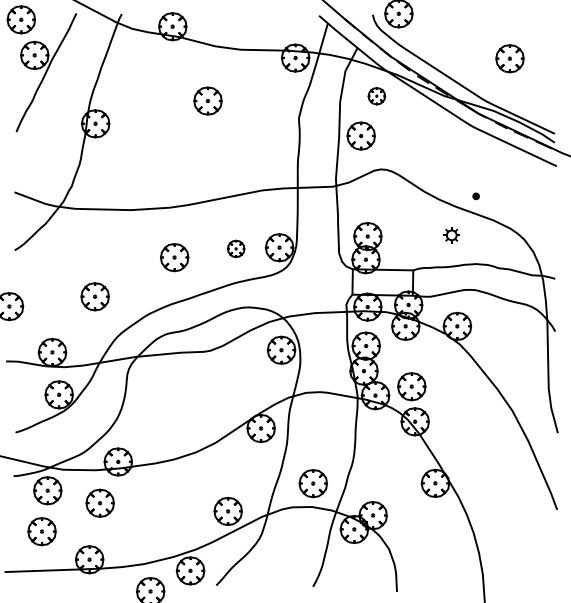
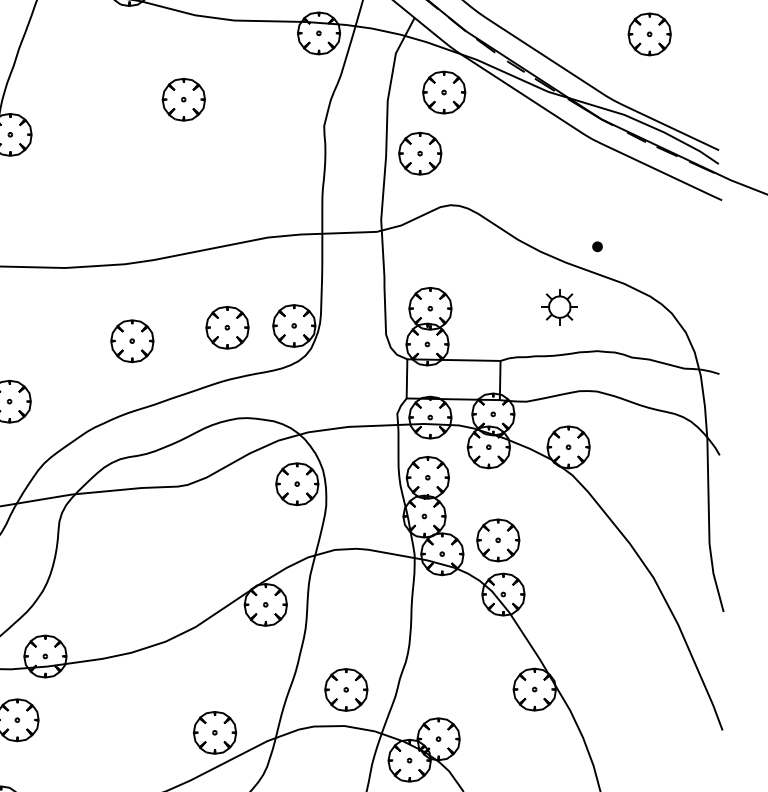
part: (376, 95) -> (443, 91), size x1.67
part: (451, 234) -> (559, 305), size x1.43
part: (235, 248) -> (226, 327), size x1.67

